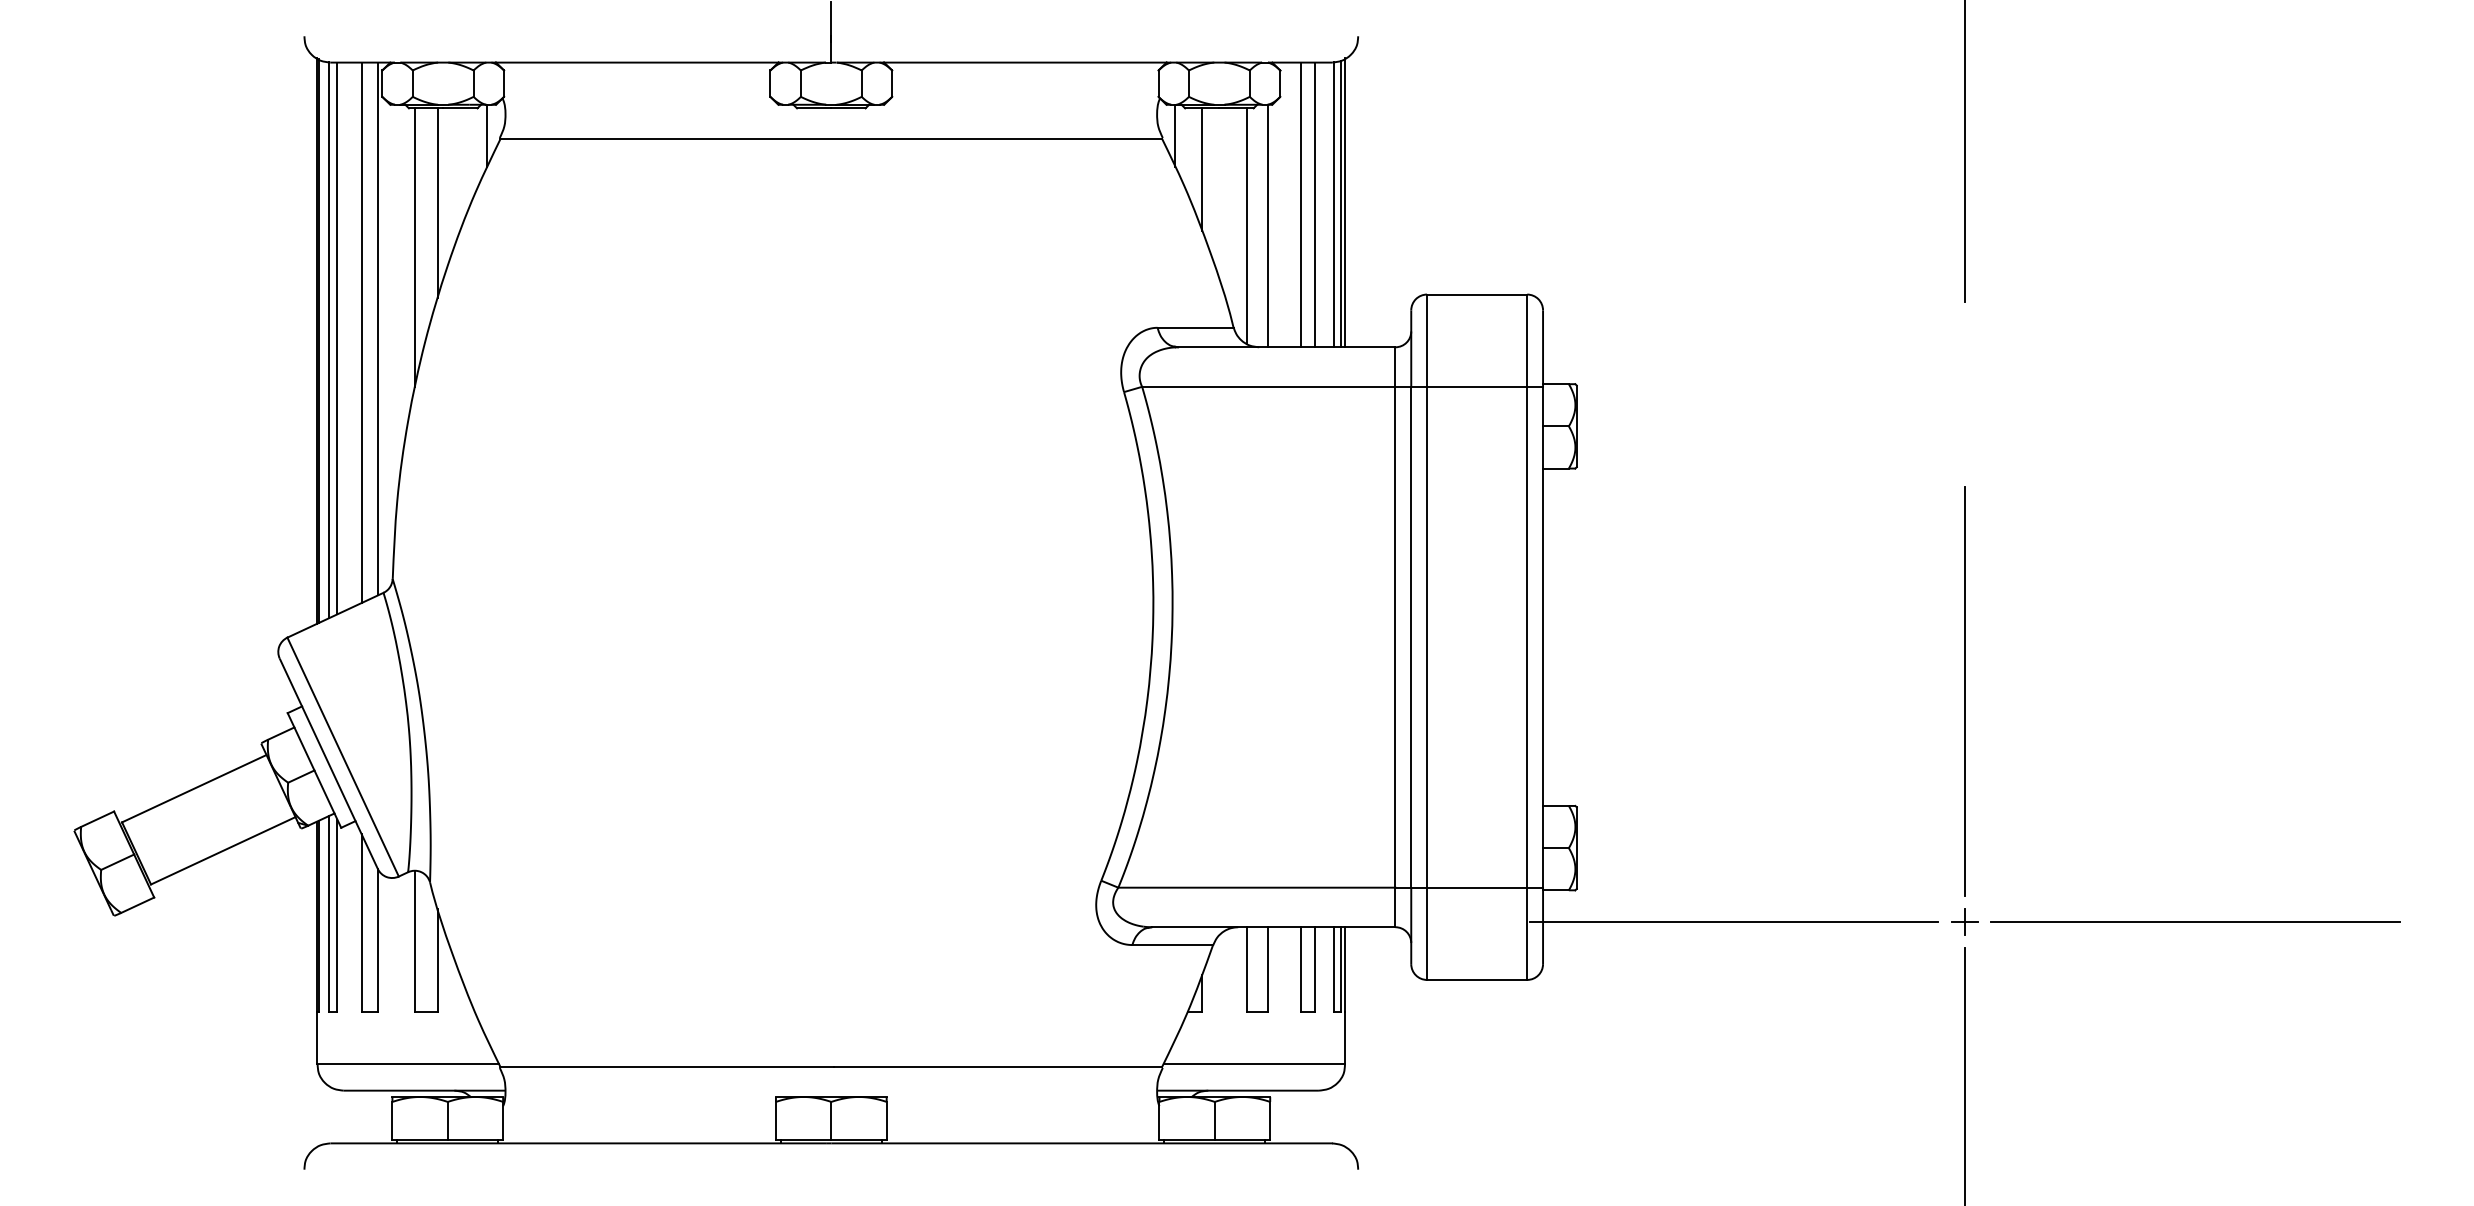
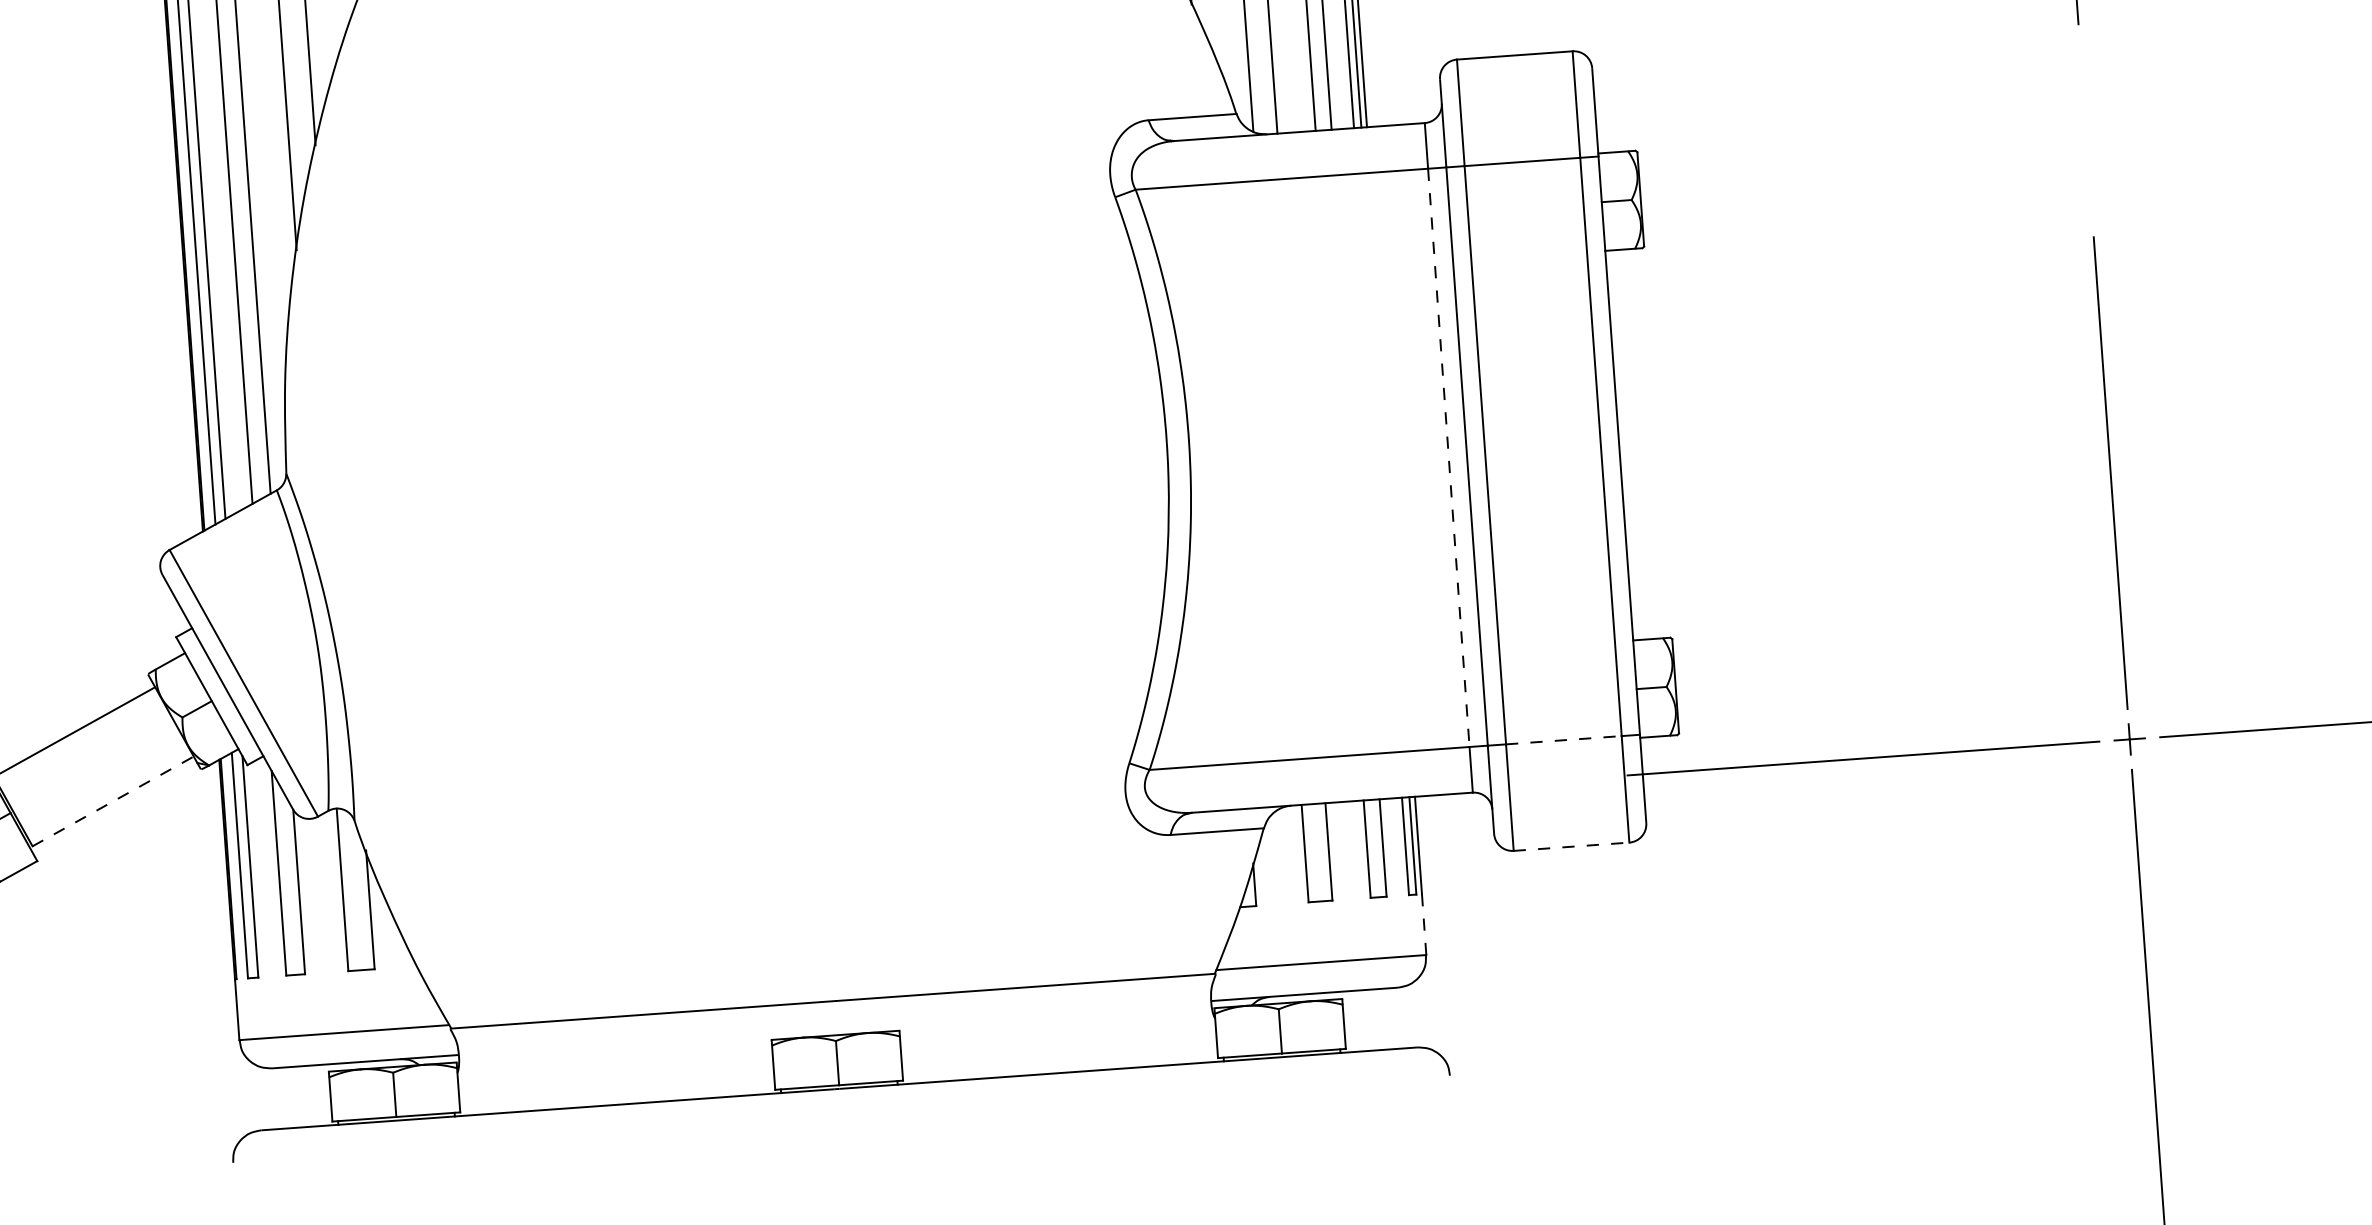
line: (1395, 637) -> (1448, 458), solid -> dashed
line: (223, 850) -> (113, 801), solid -> dashed
line: (1477, 887) -> (1564, 739), solid -> dashed
line: (1477, 979) -> (1571, 846), solid -> dashed
line: (1345, 1037) -> (1424, 924), solid -> dashed

